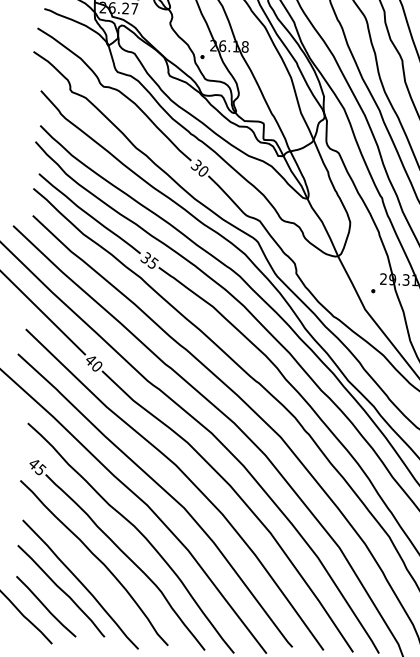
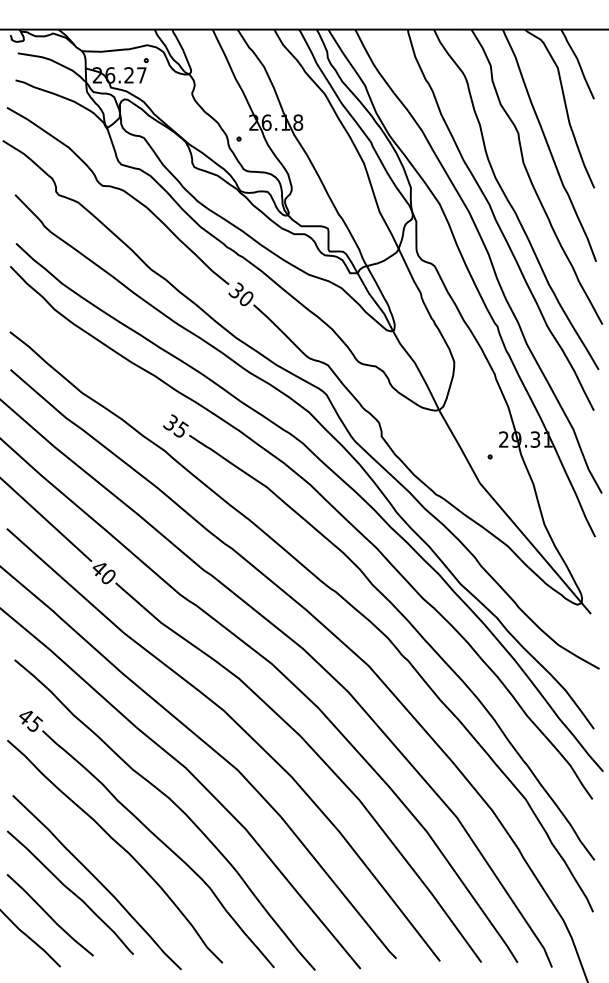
curve: (89, 214) -> (89, 364), removed

